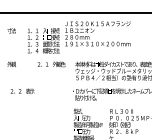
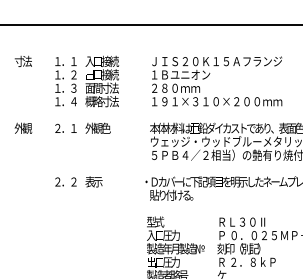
text: (97, 33) -> (216, 80), moved
text: (51, 64) -> (82, 128), moved
text: (22, 90) -> (78, 180), moved

